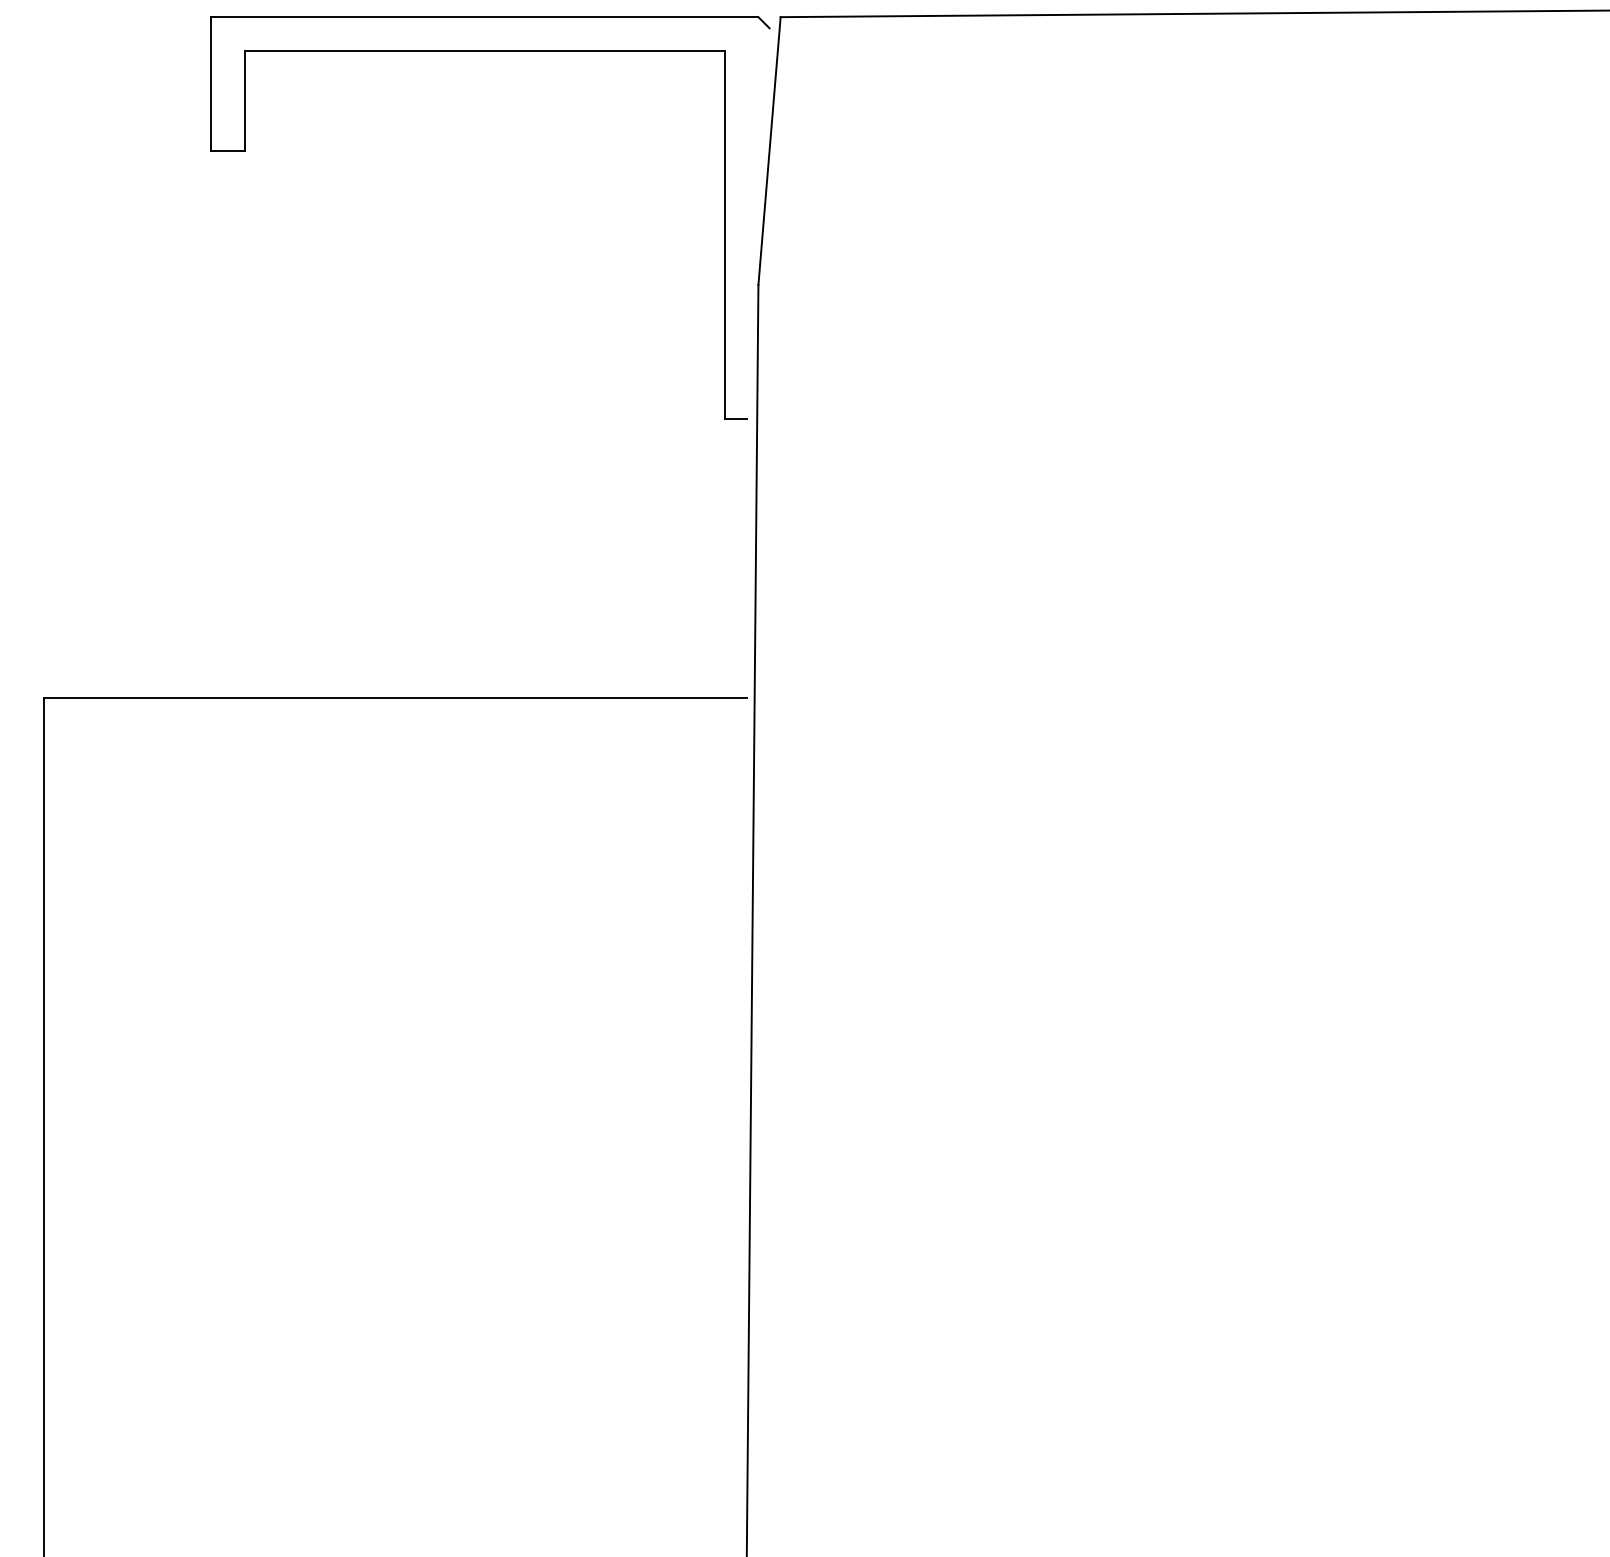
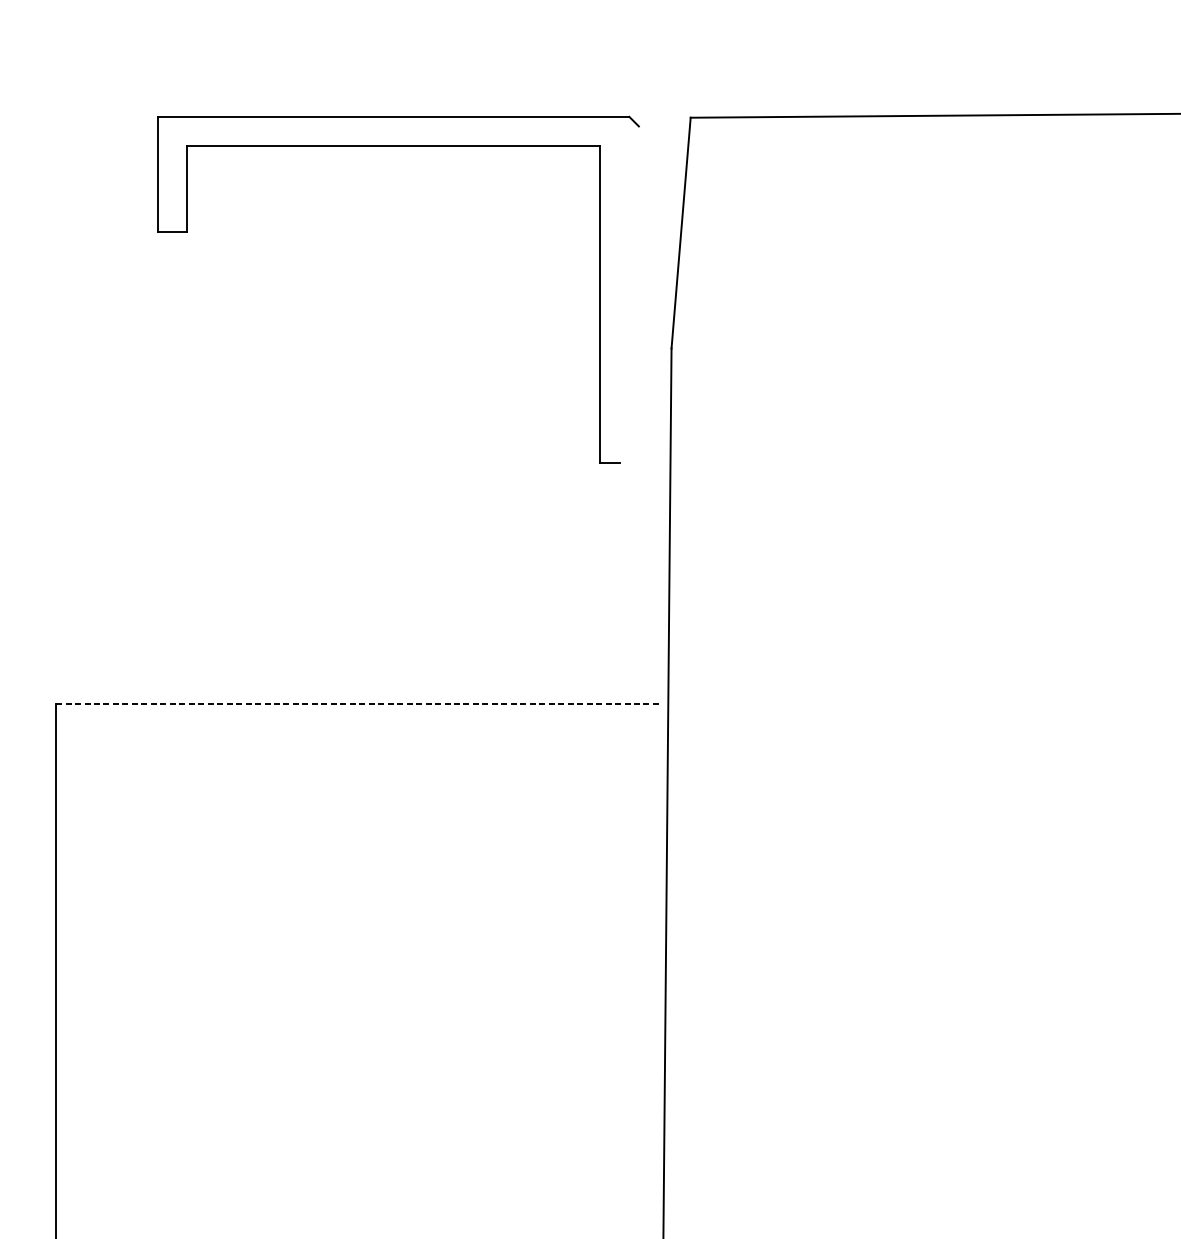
part: (490, 51) -> (398, 146), moved
line: (395, 698) -> (358, 704), solid -> dashed

